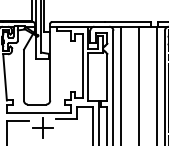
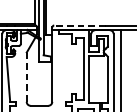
line: (78, 21) -> (79, 25), solid -> dashed
line: (23, 74) -> (26, 76), solid -> dashed

